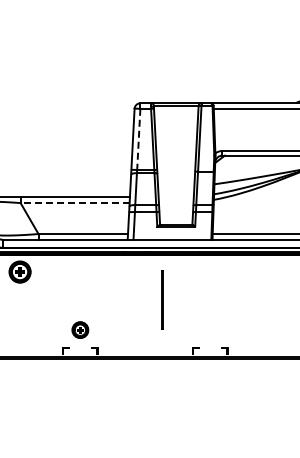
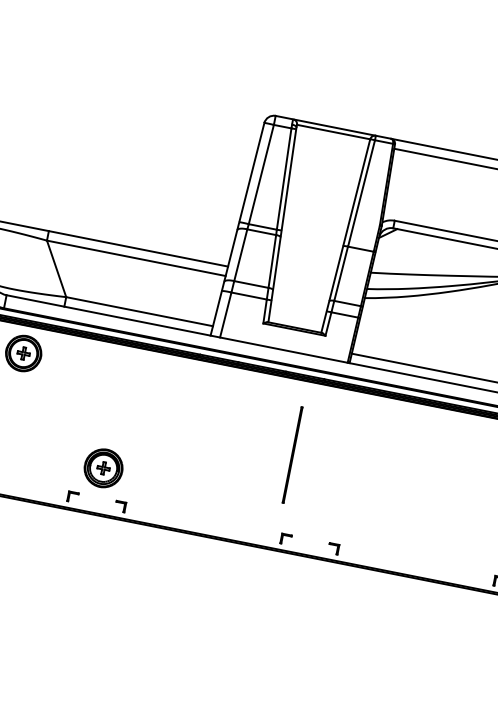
line: (138, 139) -> (260, 174), dashed -> solid
line: (74, 203) -> (135, 258), dashed -> solid
line: (162, 299) -> (292, 453), moved
part: (80, 329) -> (104, 467), size x1.43

